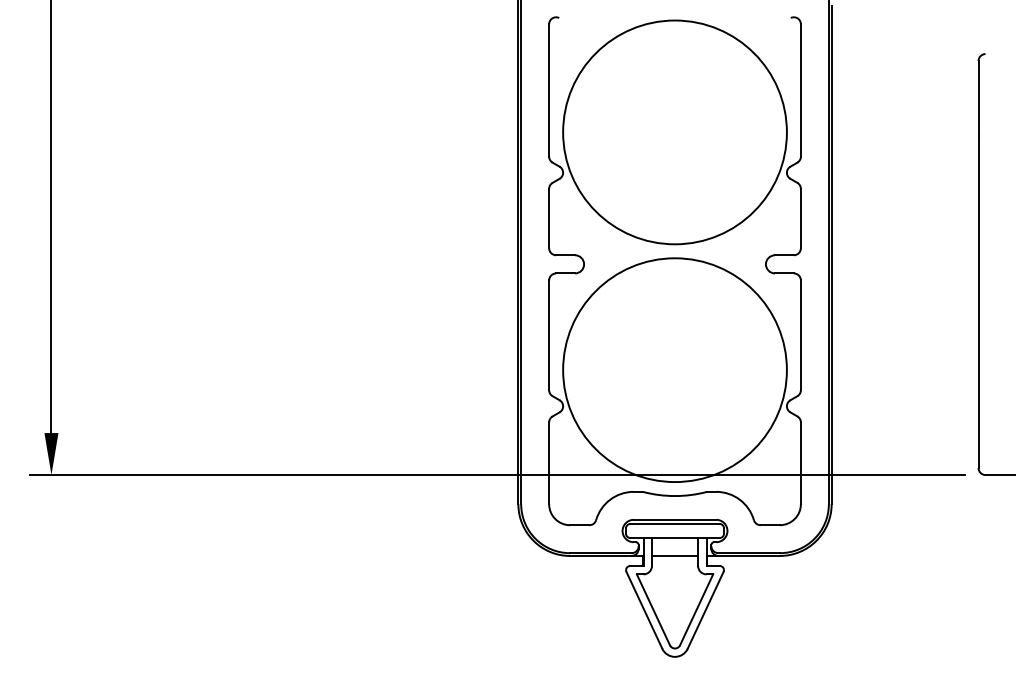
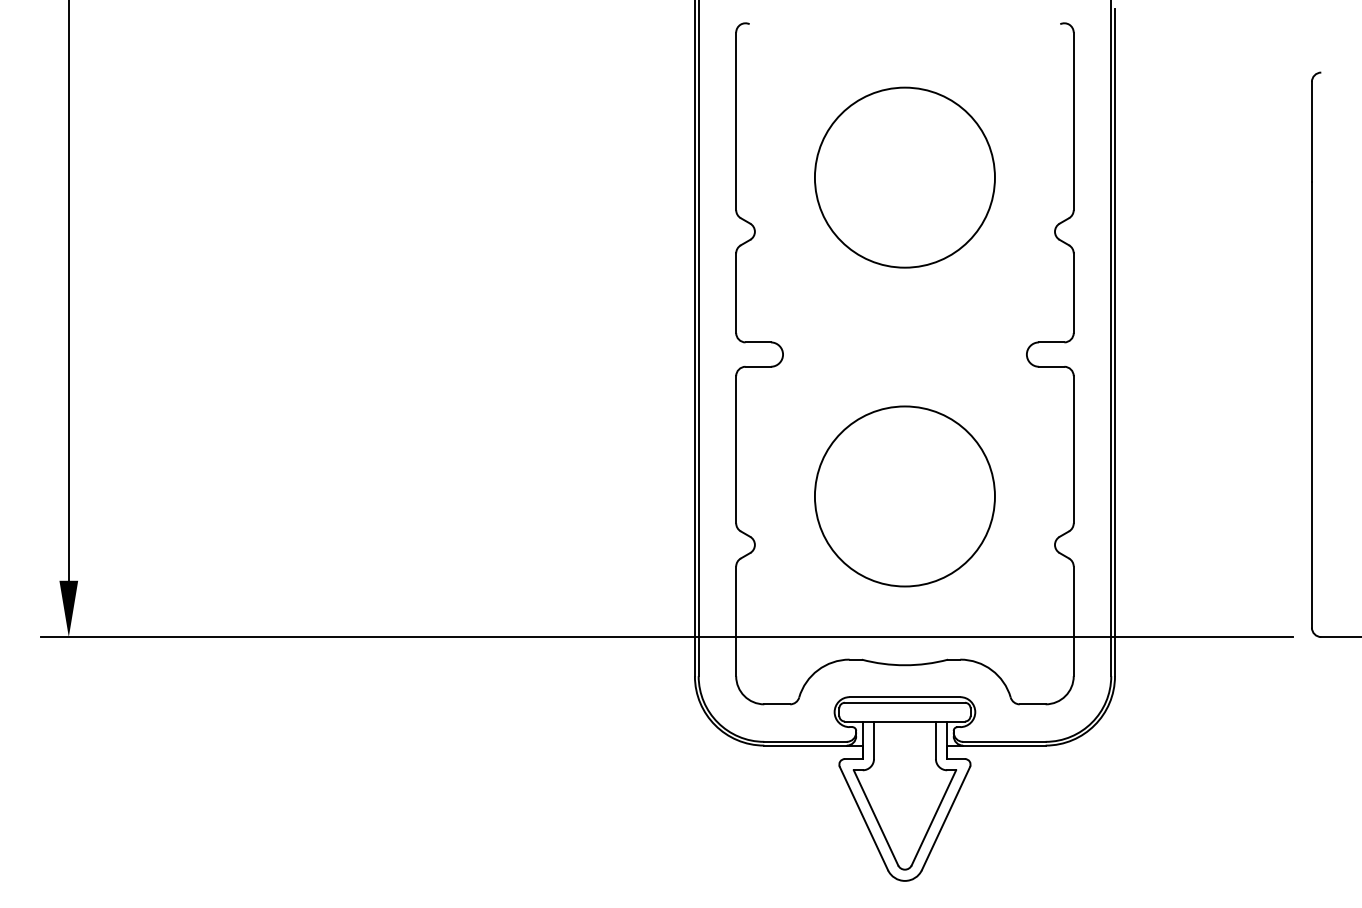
circle: (674, 132) -> (904, 177), size x0.6
circle: (674, 370) -> (904, 496), size x0.6
line: (674, 555) -> (904, 744), removed

